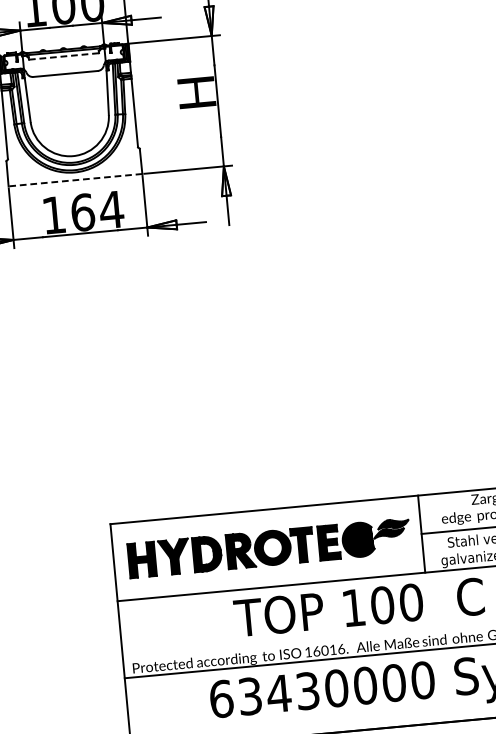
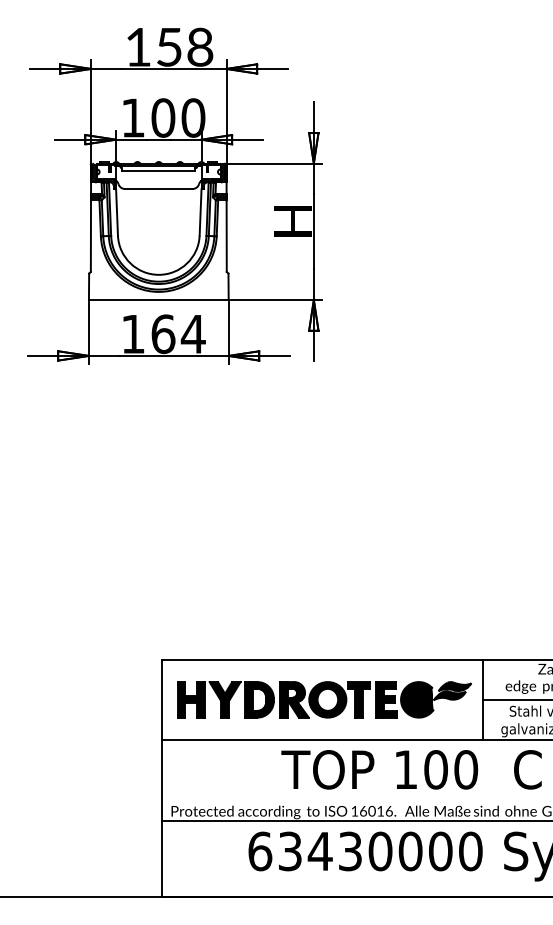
line: (63, 56) -> (158, 170), dashed -> solid
line: (75, 179) -> (158, 299), dashed -> solid

